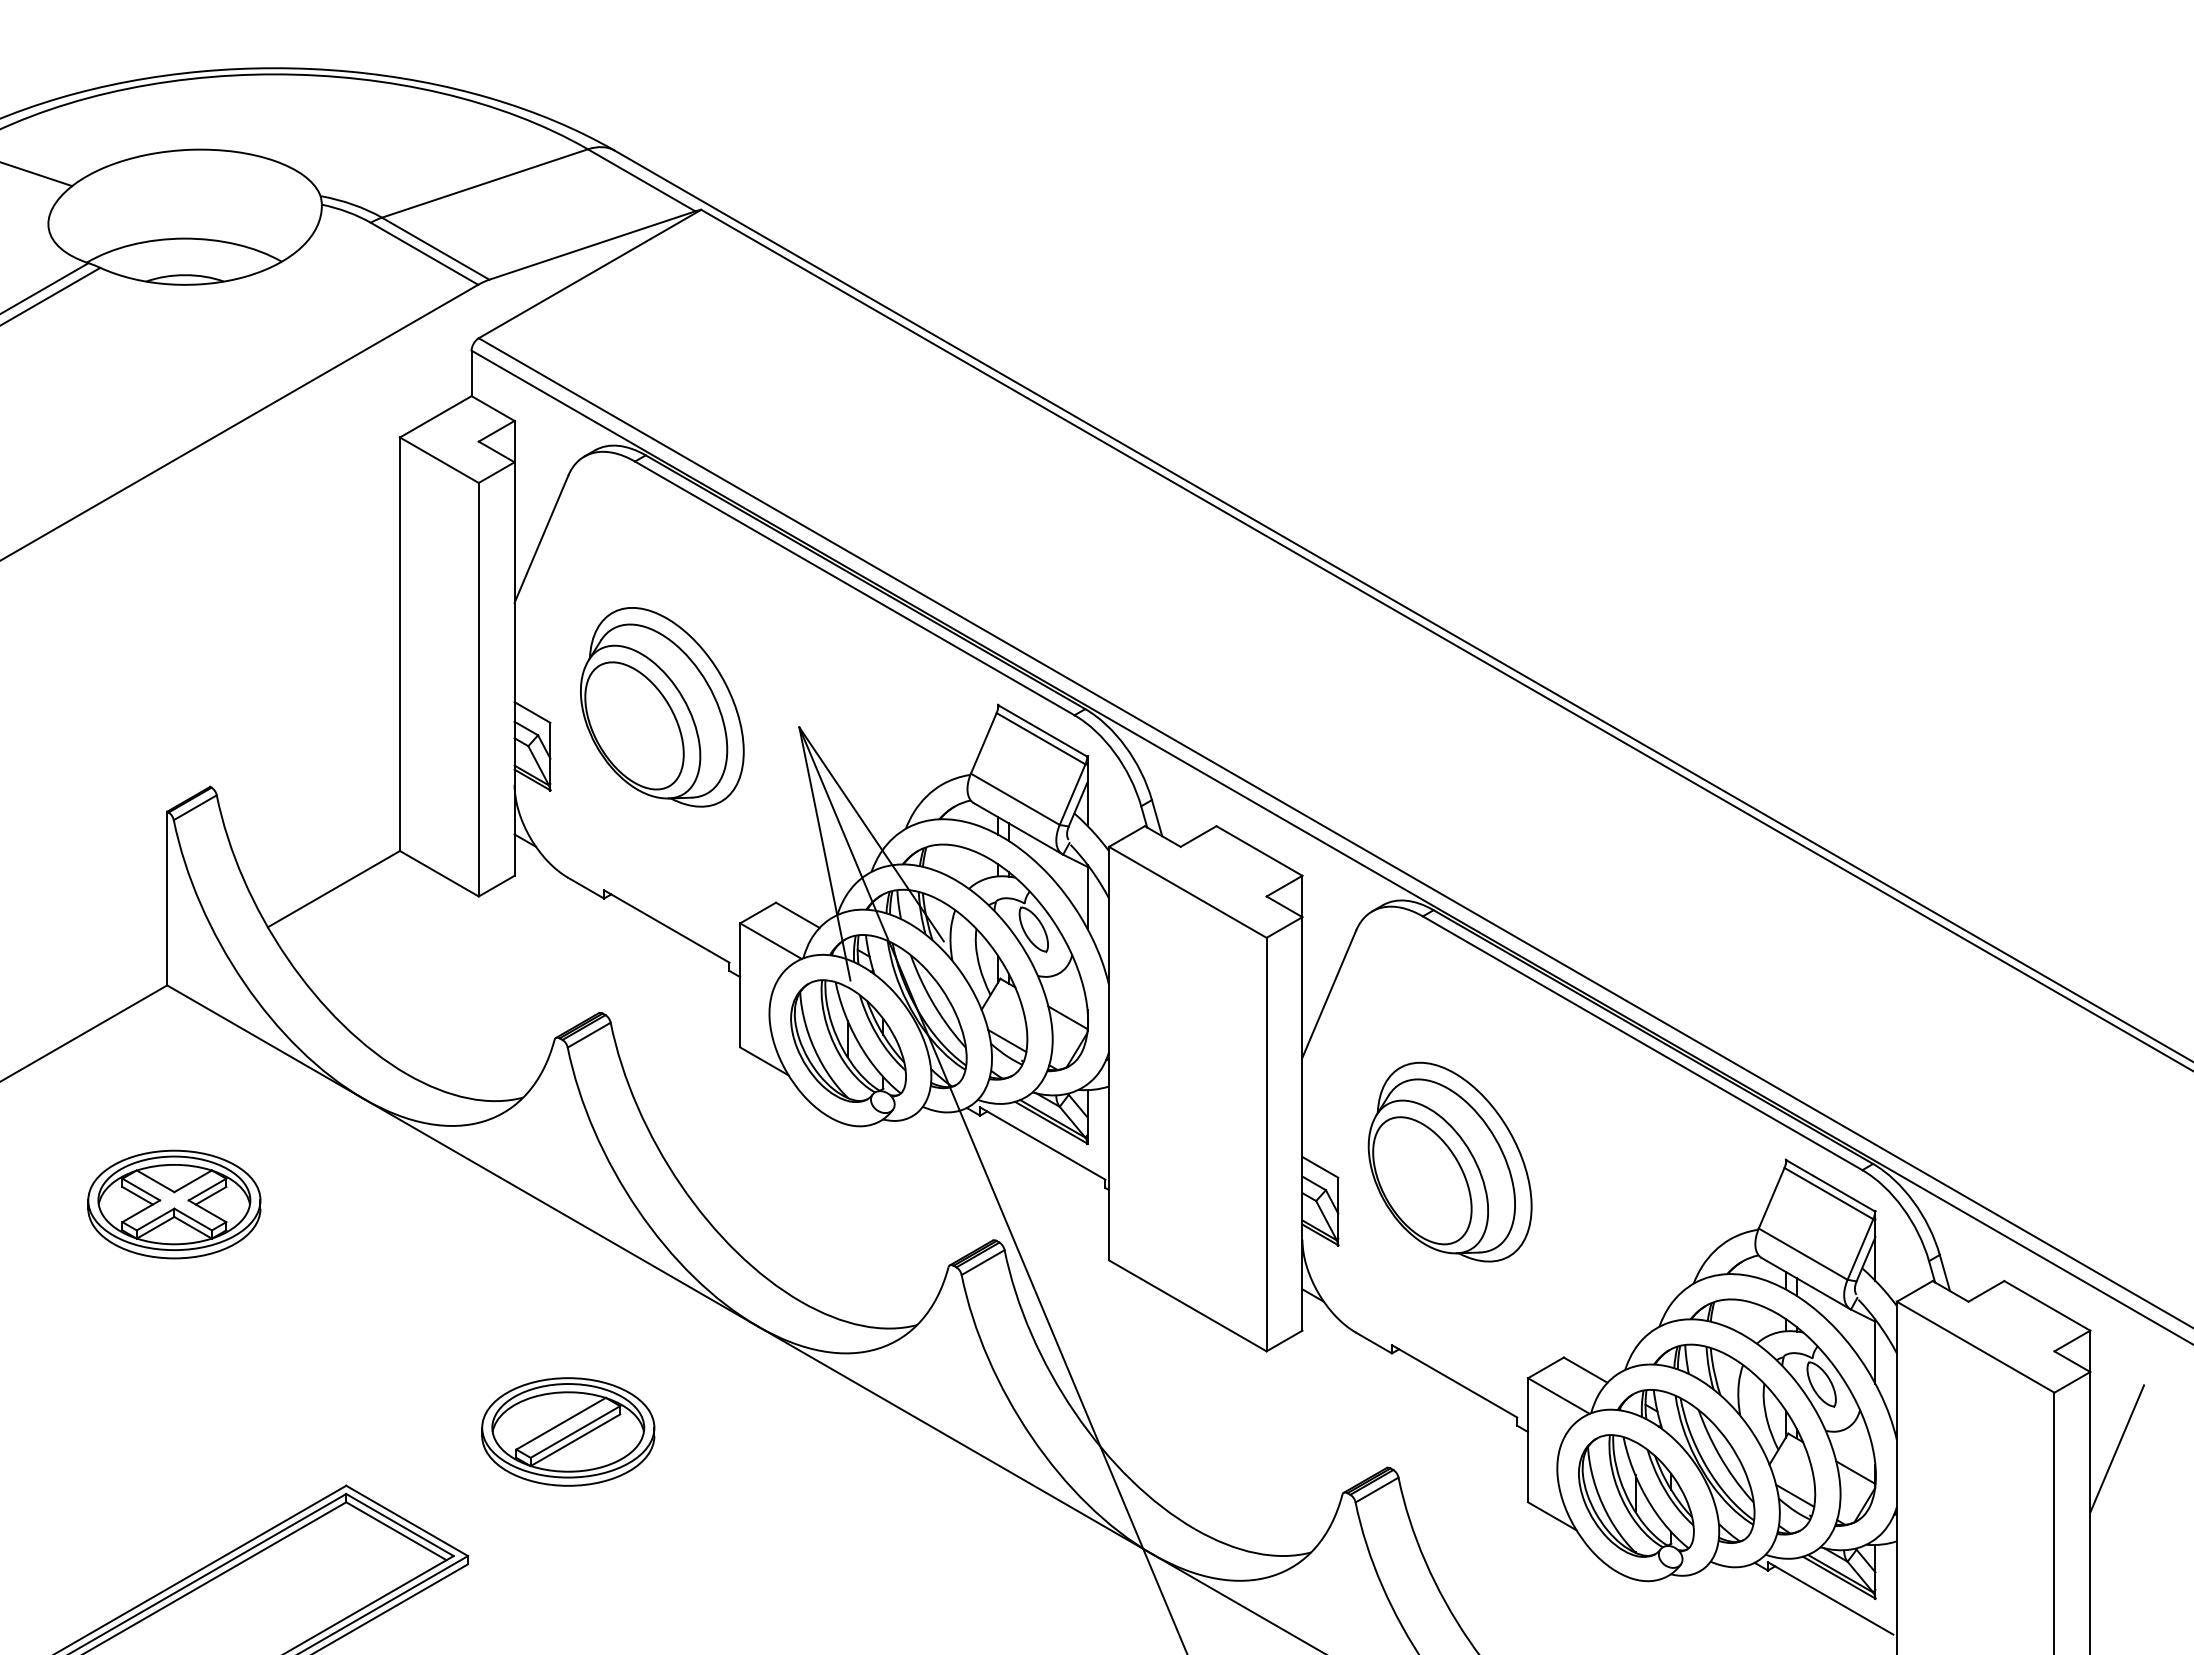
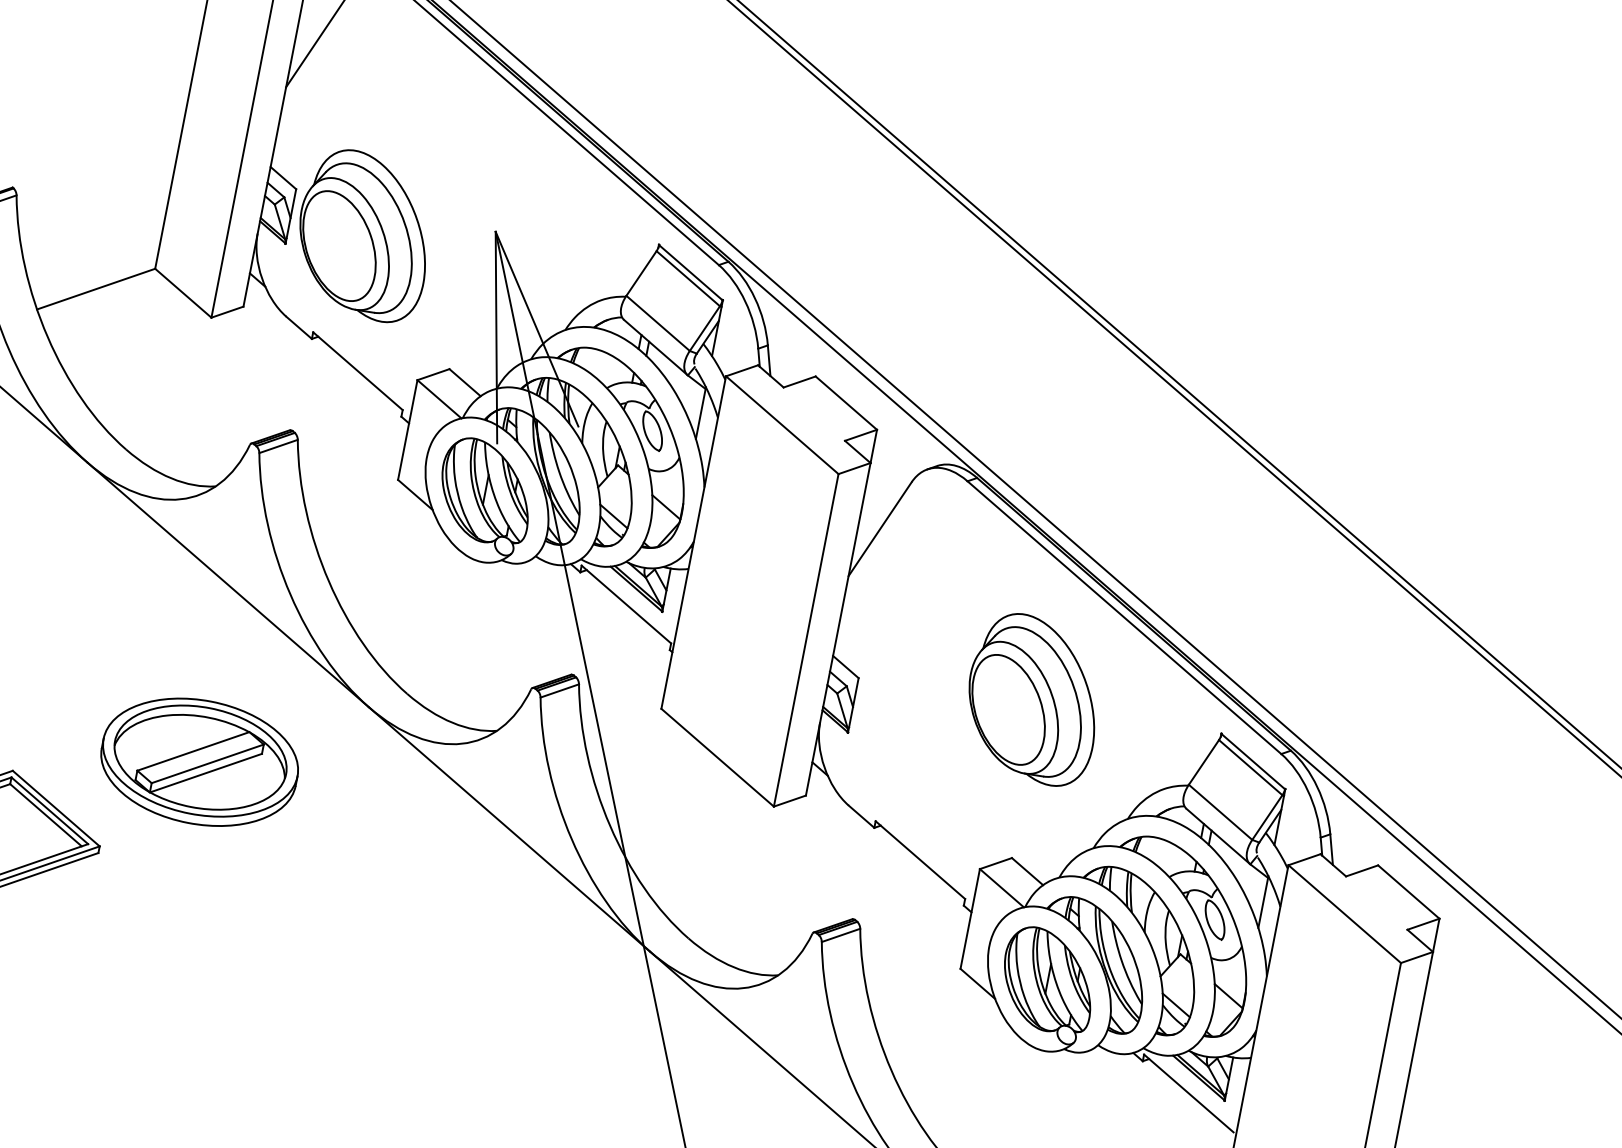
part: (662, 707) -> (364, 235), moved
part: (1449, 1161) -> (1033, 698), moved
part: (568, 1431) -> (199, 761), size x1.4
line: (2117, 1448) -> (1442, 1017), removed

